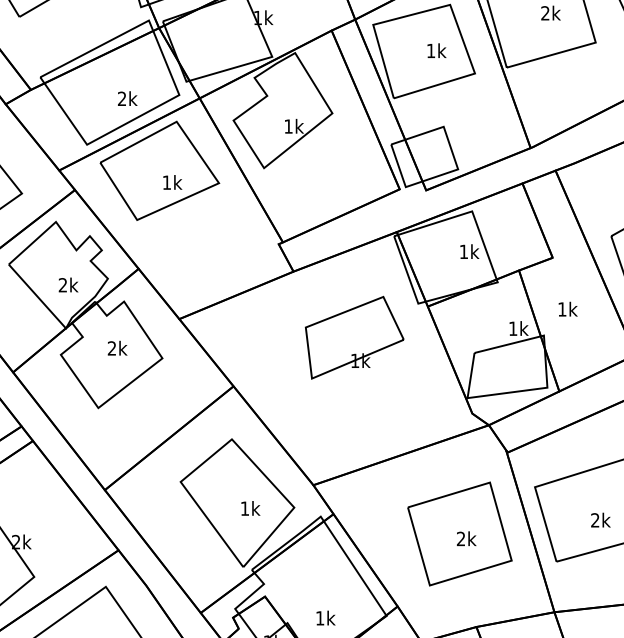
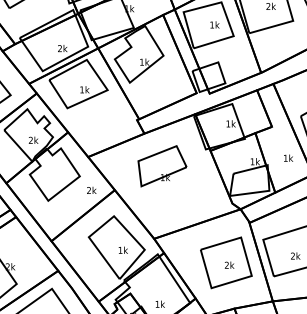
text: (567, 307) -> (288, 157), moved
part: (354, 338) -> (162, 166), moved
text: (117, 348) -> (91, 190), moved

